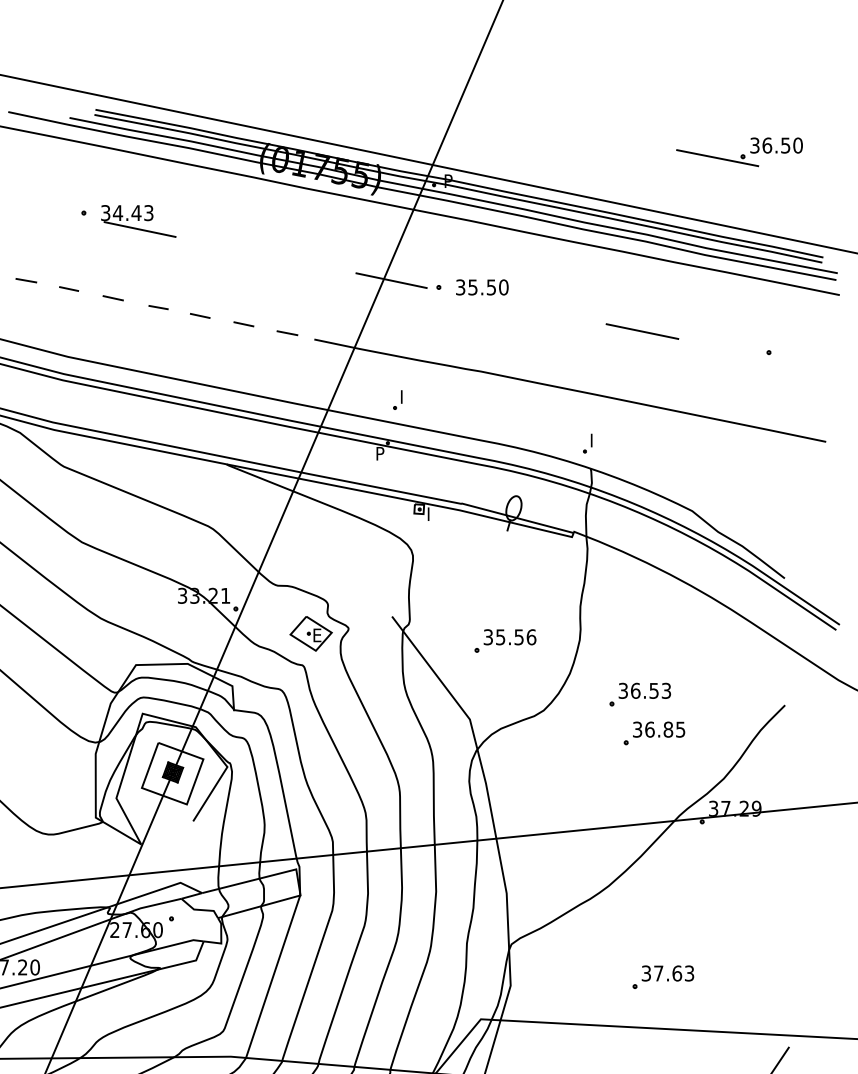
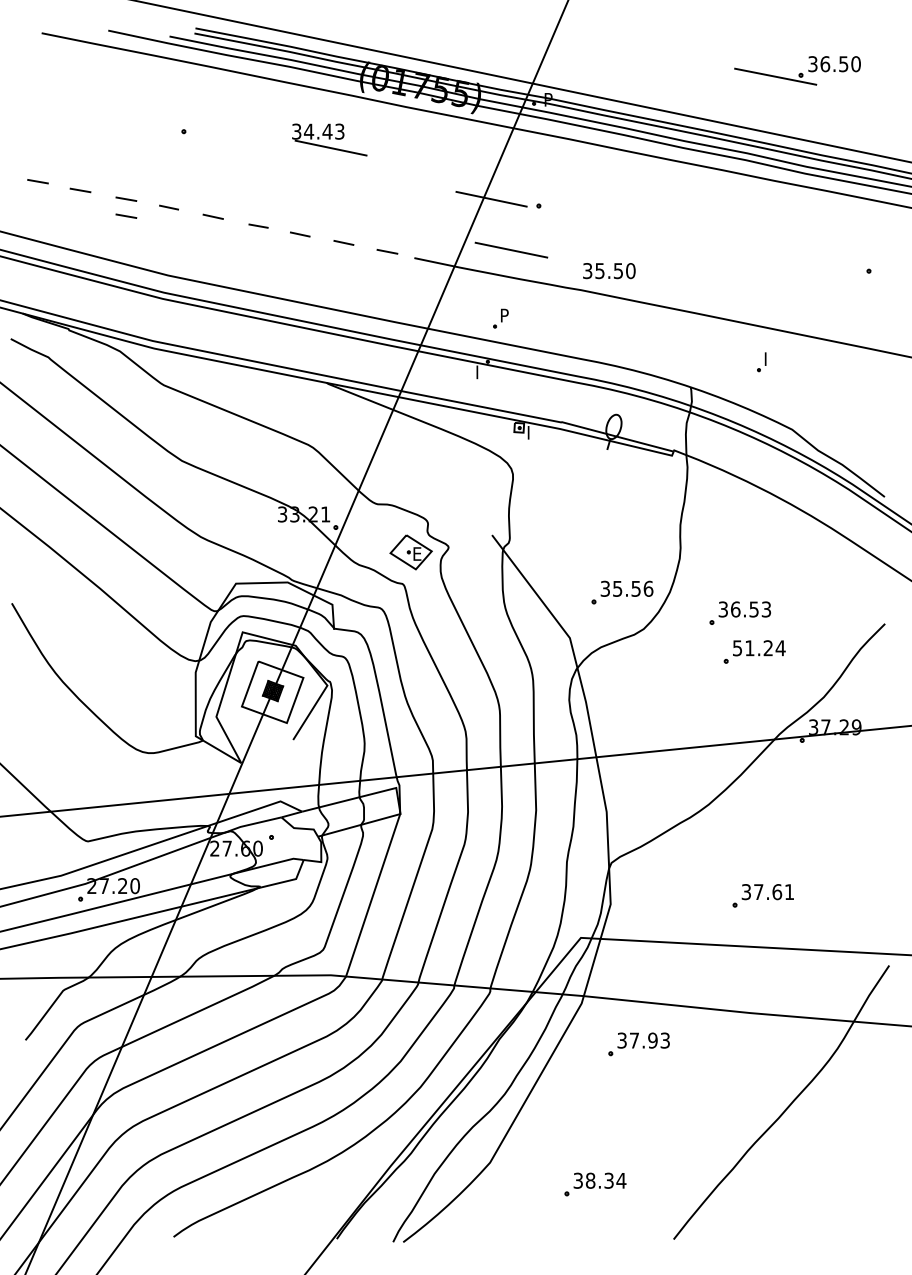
part: (739, 151) -> (797, 70), moved
part: (138, 220) -> (329, 139), moved
text: (482, 287) -> (609, 271), moved
line: (26, 296) -> (126, 215), added
line: (642, 330) -> (511, 249), moved
text: (405, 393) -> (505, 312), I -> P
part: (587, 443) -> (761, 362), moved
text: (381, 450) -> (481, 369), P -> I
part: (505, 640) -> (622, 592), moved
text: (659, 729) -> (759, 648), 36.85 -> 51.24
text: (689, 973) -> (789, 892), 37.63 -> 37.61

